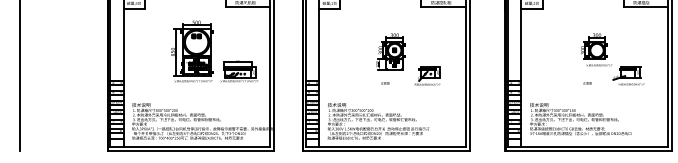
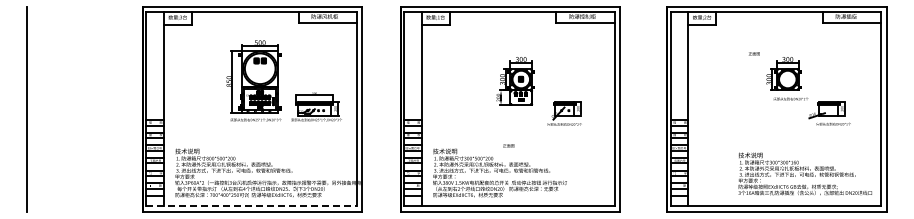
text: (385, 83) -> (508, 145), moved
text: (586, 83) -> (753, 53), moved
text: (580, 118) -> (804, 173), moved
line: (190, 146) -> (252, 206), solid -> dashed

